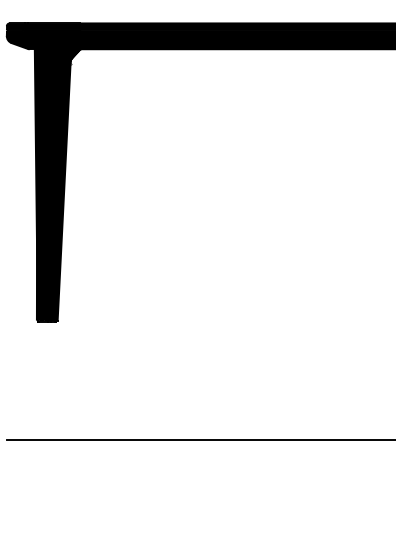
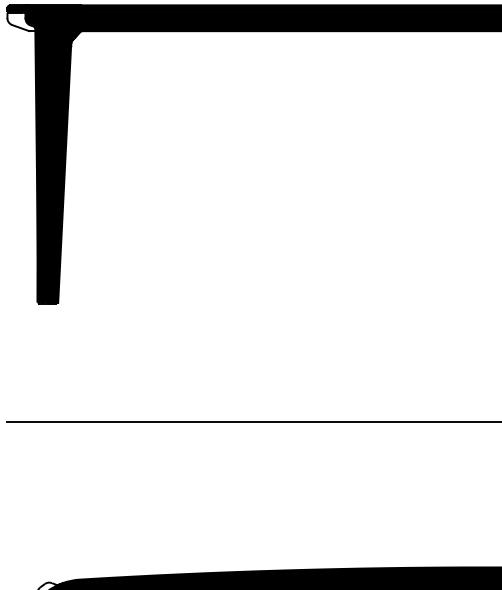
fill: (21, 41) -> (22, 23), removed

